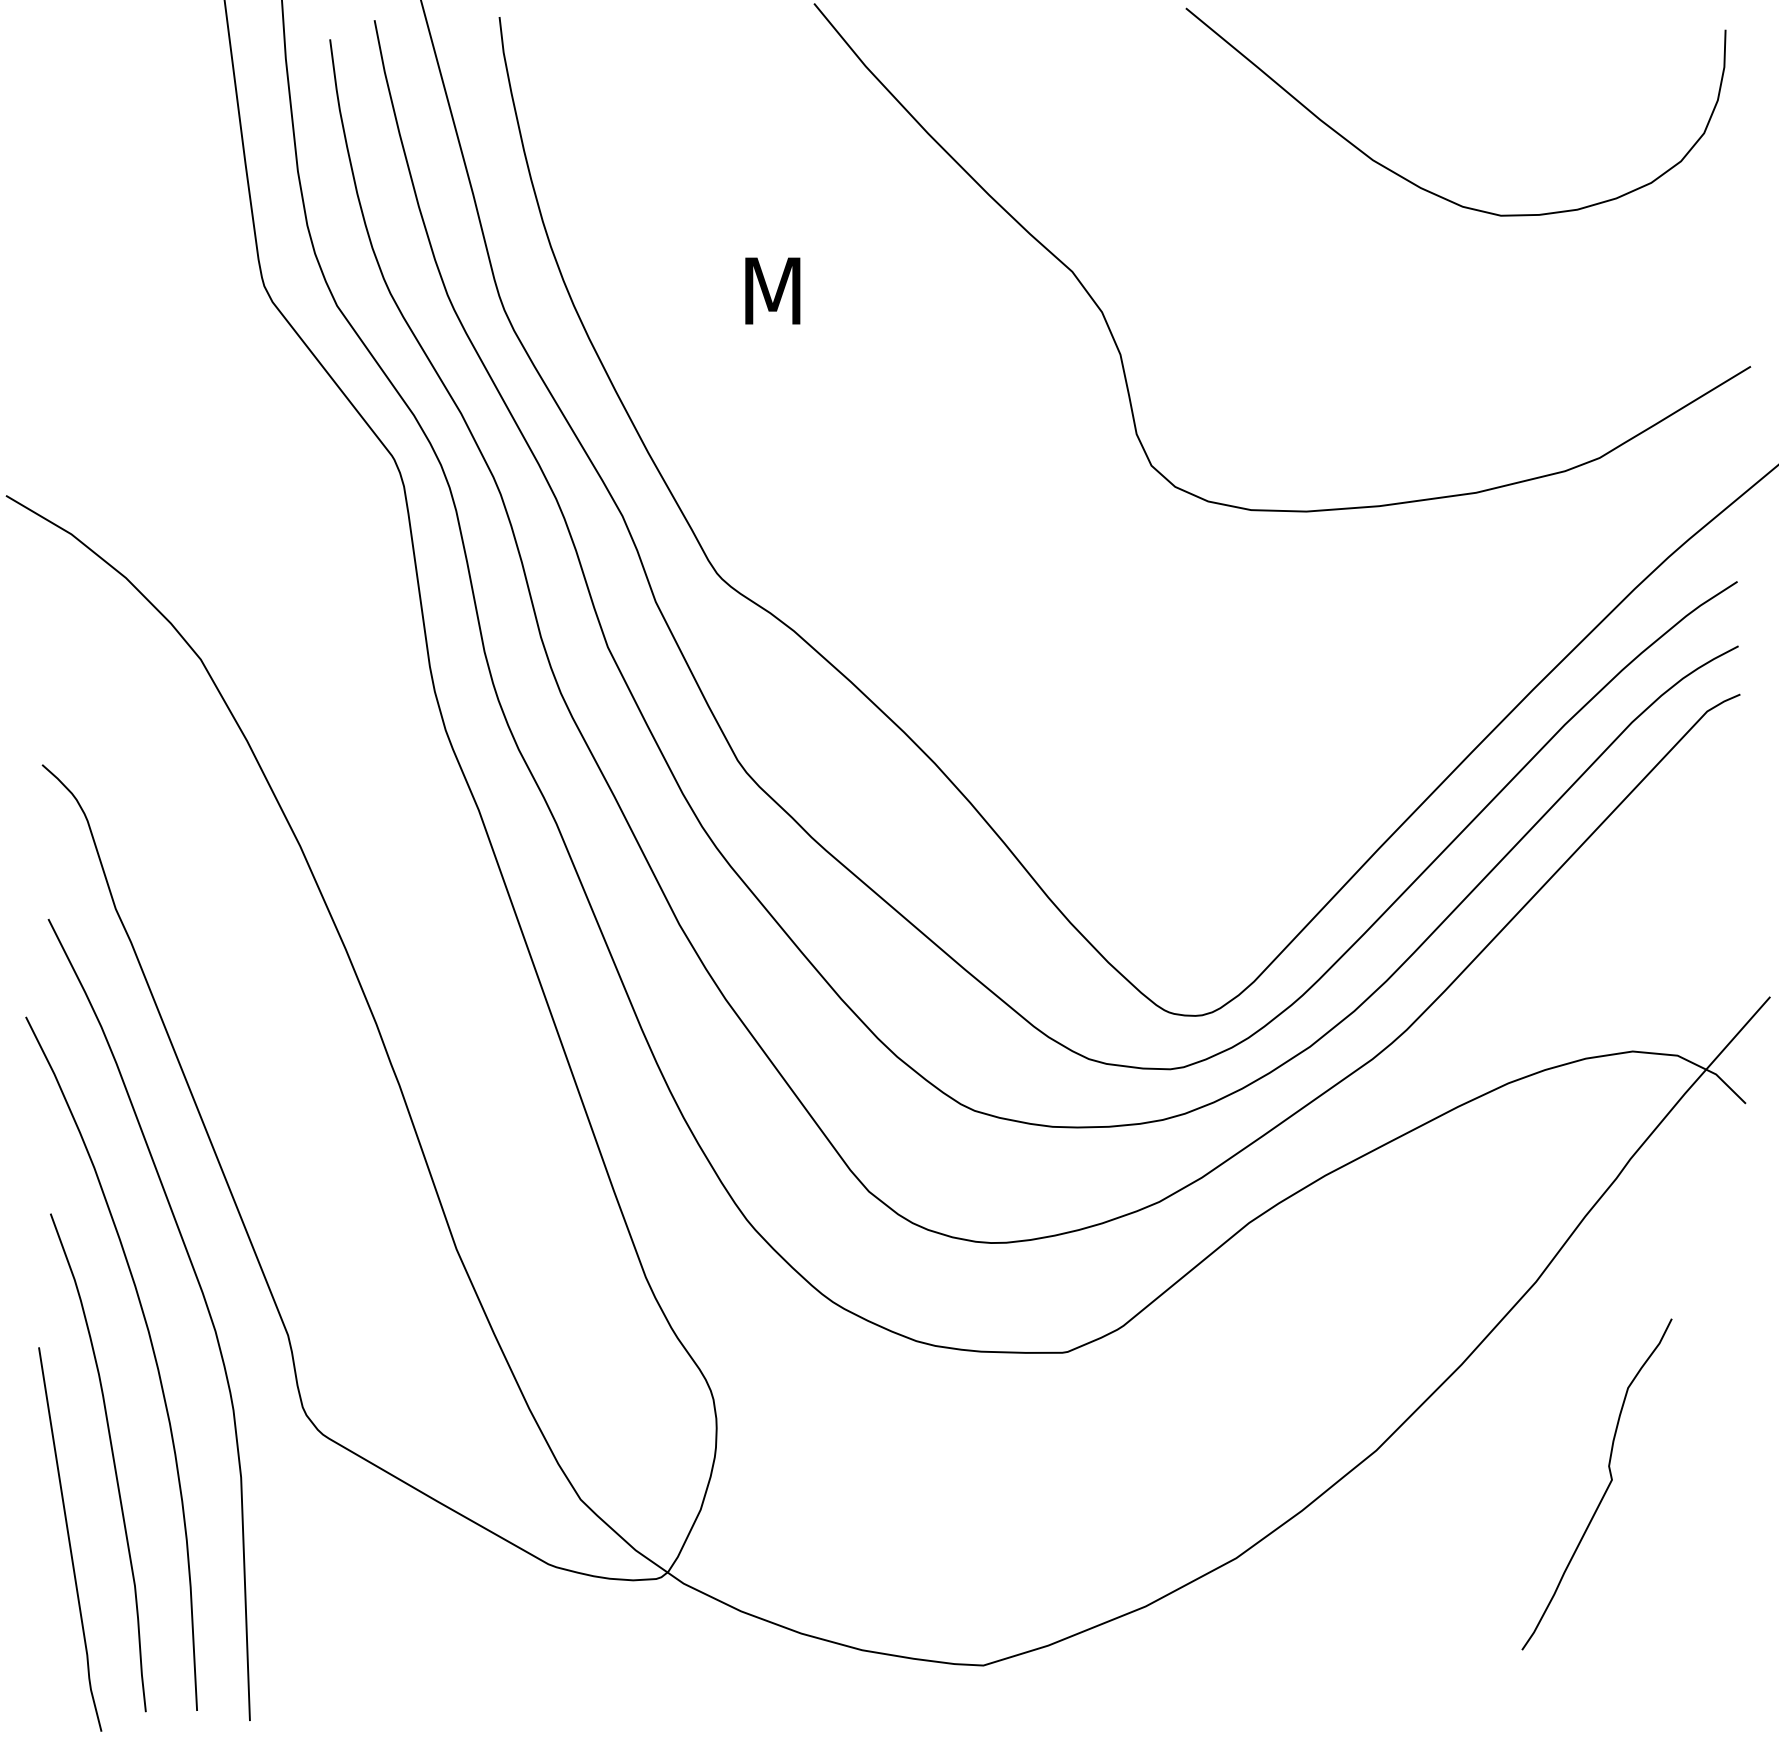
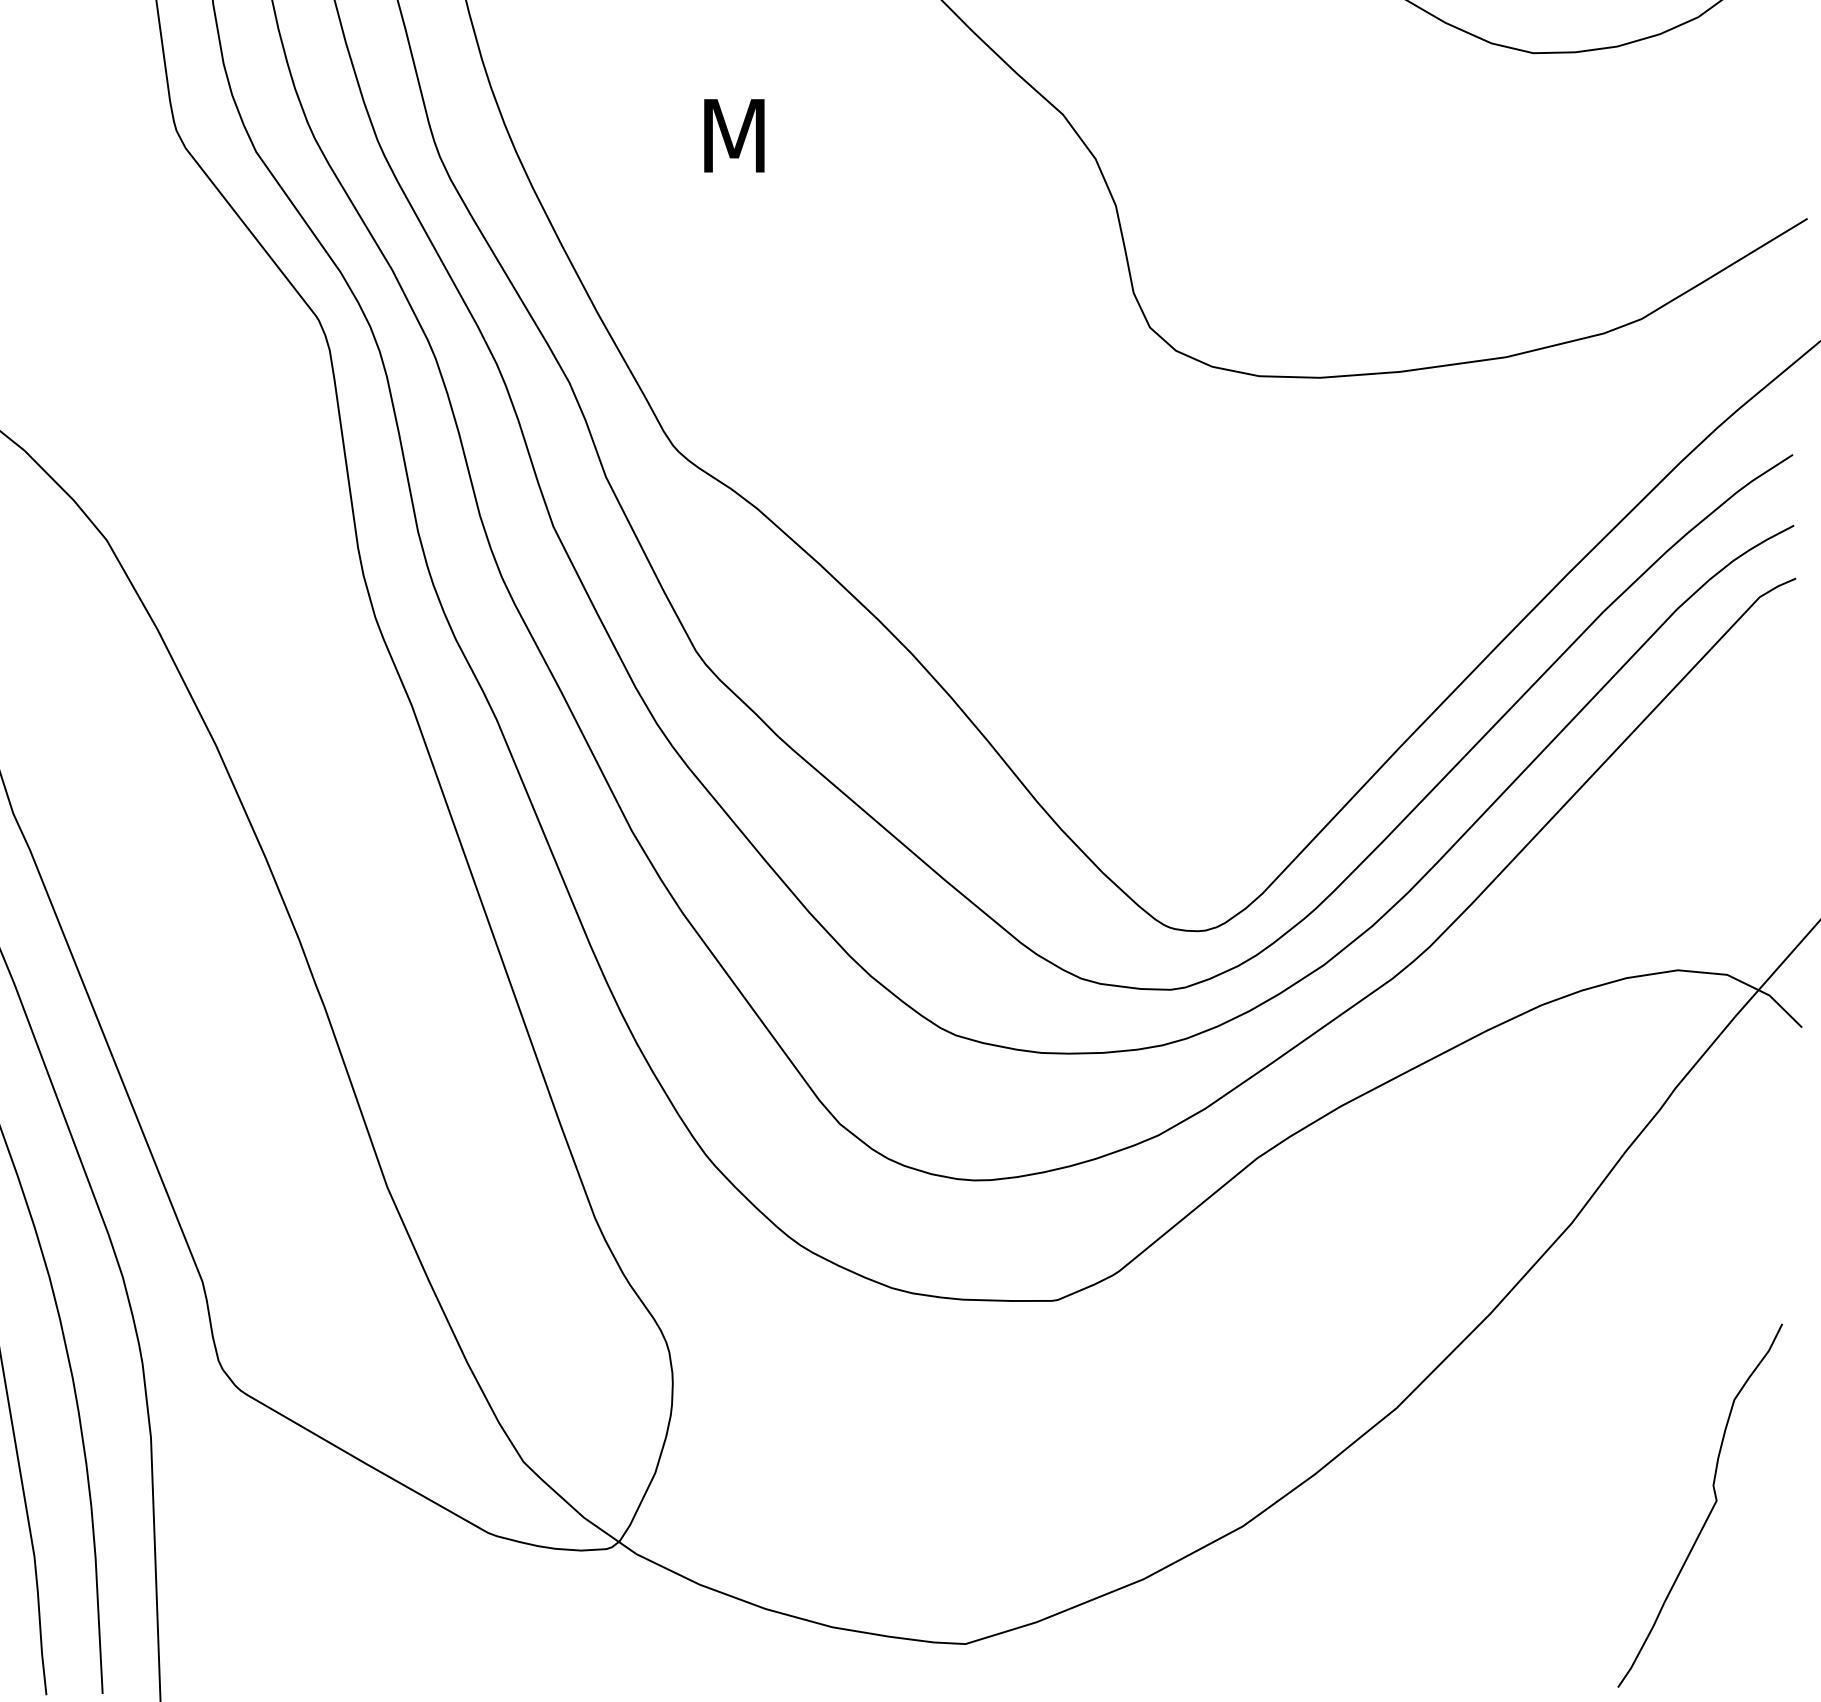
curve: (1606, 1488) -> (1710, 1510), moved

